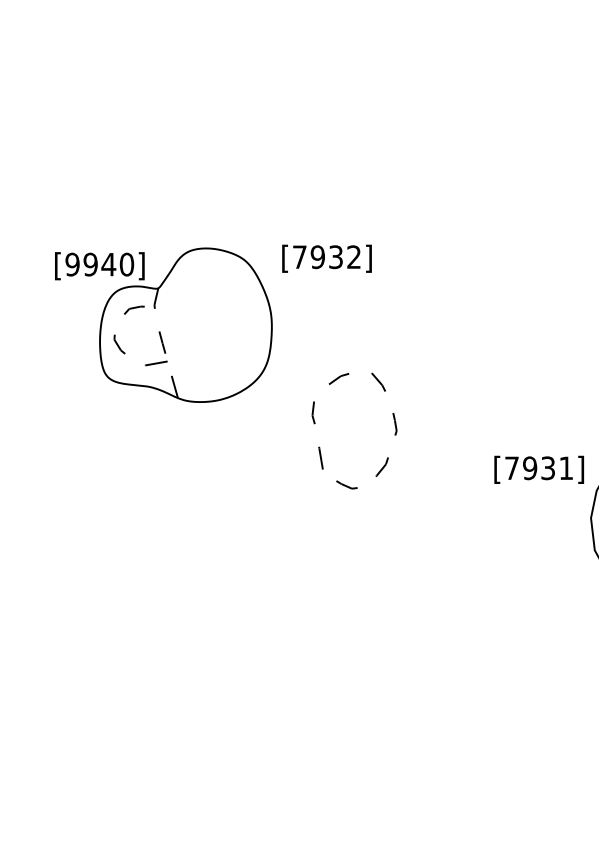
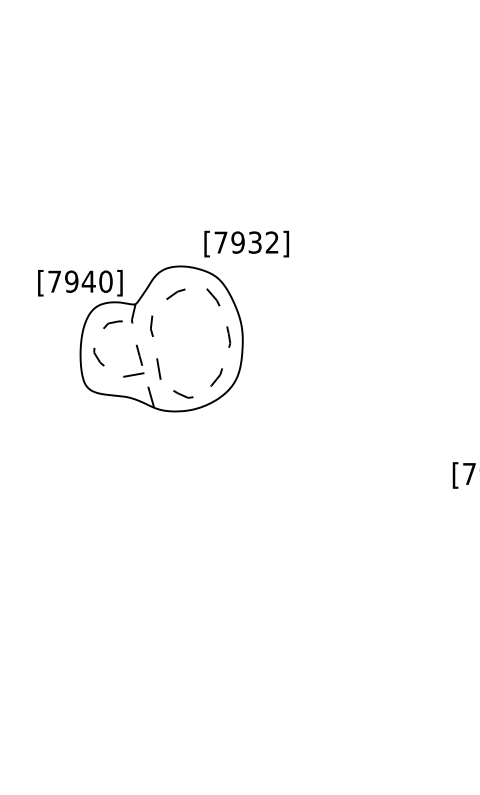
text: (326, 258) -> (246, 243), moved
text: (72, 264) -> (54, 281), [9940] -> [7940]
part: (320, 447) -> (158, 359), moved

